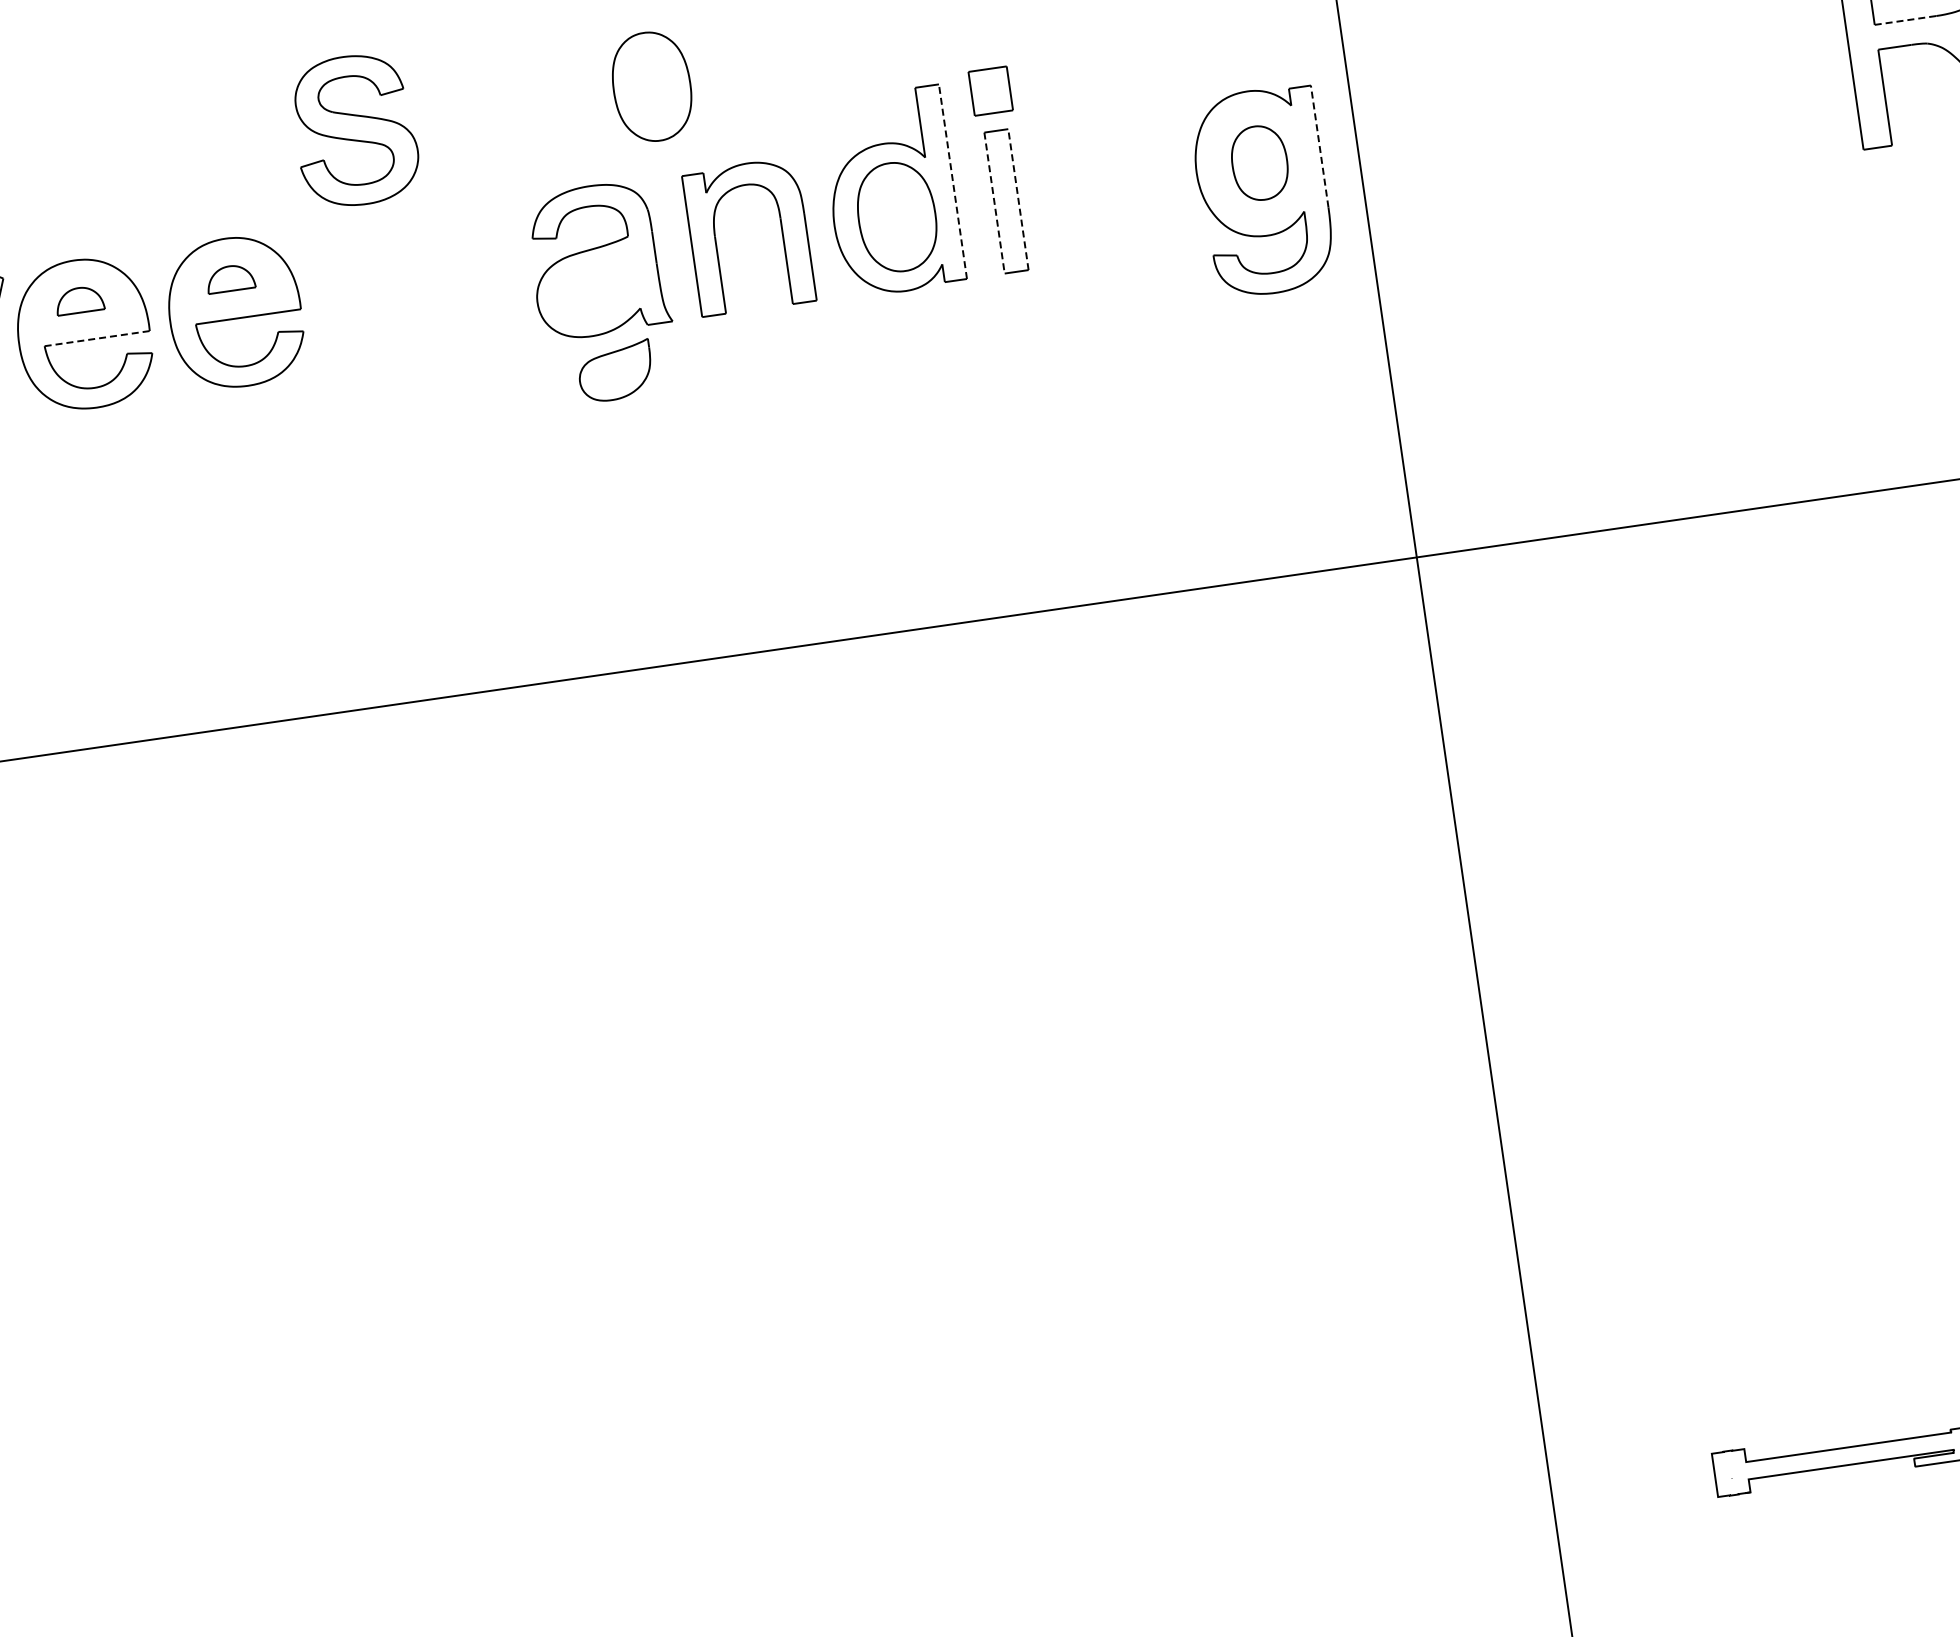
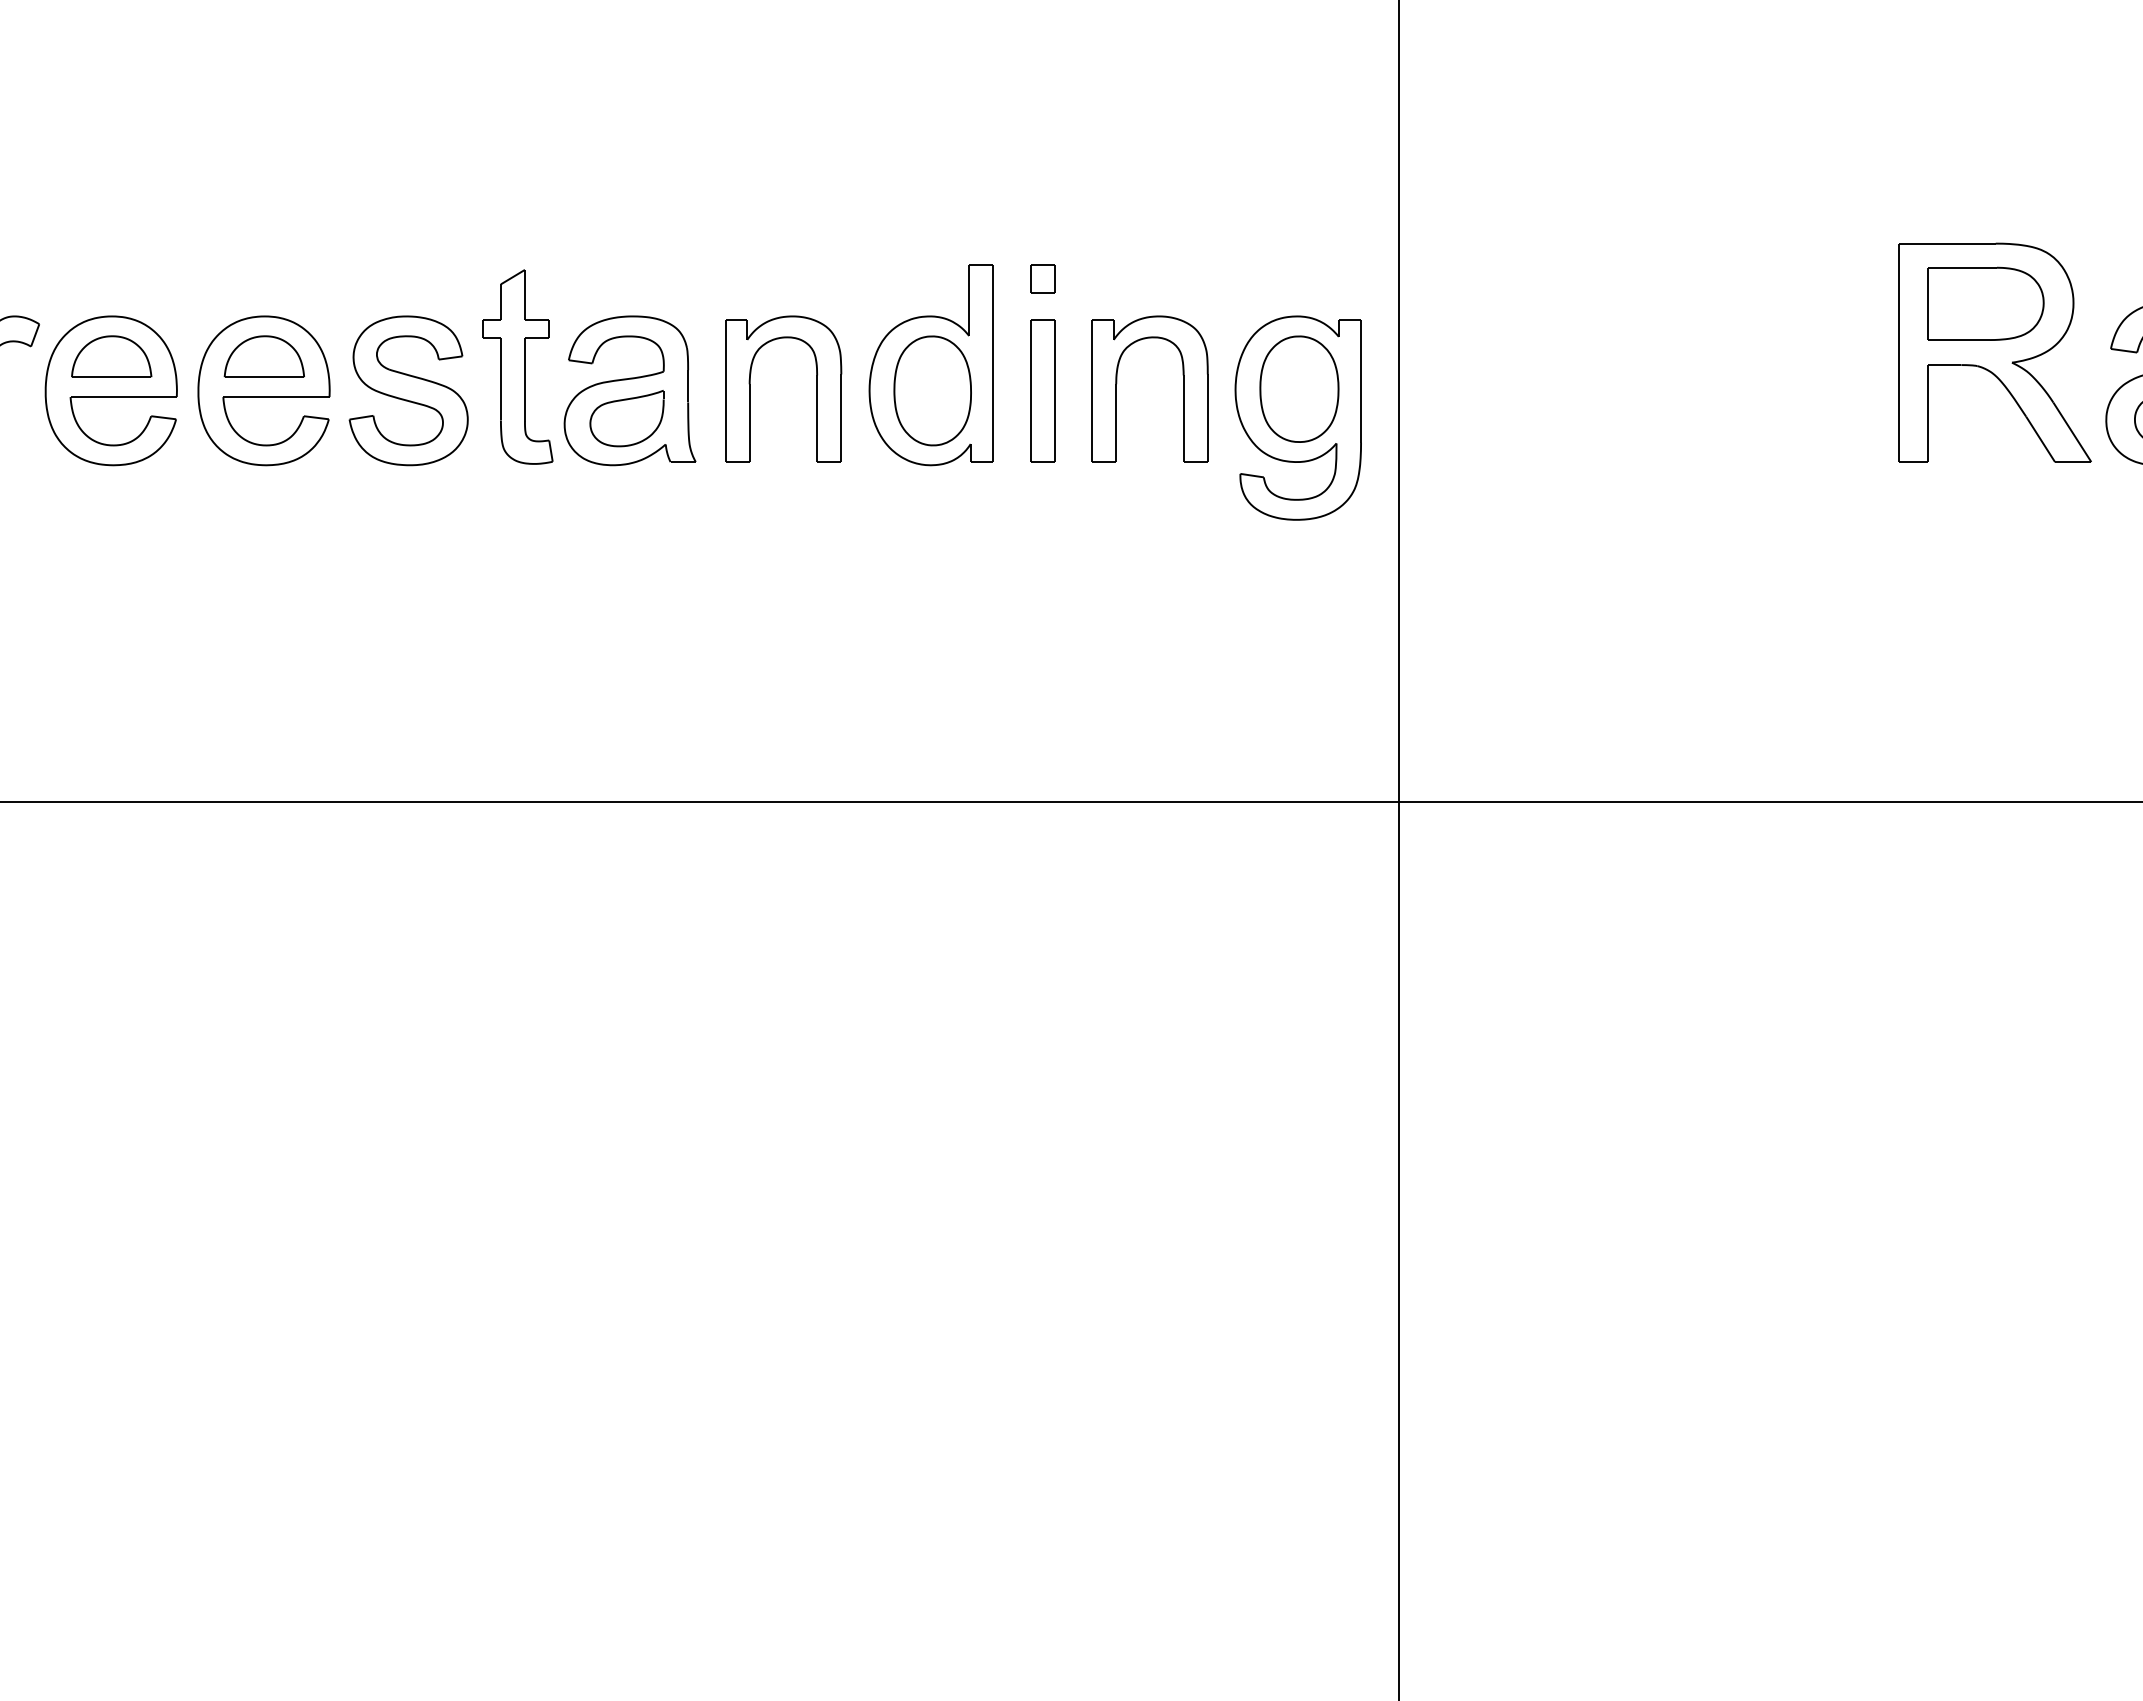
line: (1906, 20) -> (1959, 340), dashed -> solid
part: (651, 86) -> (708, 226), removed
part: (989, 90) -> (1042, 278), size x0.62
part: (354, 130) -> (408, 390), moved
line: (1320, 146) -> (1361, 381), dashed -> solid
part: (1259, 162) -> (1299, 388), size x1.43
line: (953, 181) -> (993, 363), dashed -> solid
part: (1078, 183) -> (1117, 383), added
line: (1018, 199) -> (1055, 390), dashed -> solid
line: (994, 203) -> (1031, 391), dashed -> solid
part: (482, 252) -> (517, 366), added
part: (229, 278) -> (263, 356), size x1.67
part: (79, 300) -> (111, 356), size x1.67
line: (98, 338) -> (124, 397), dashed -> solid
part: (615, 371) -> (626, 418), moved

